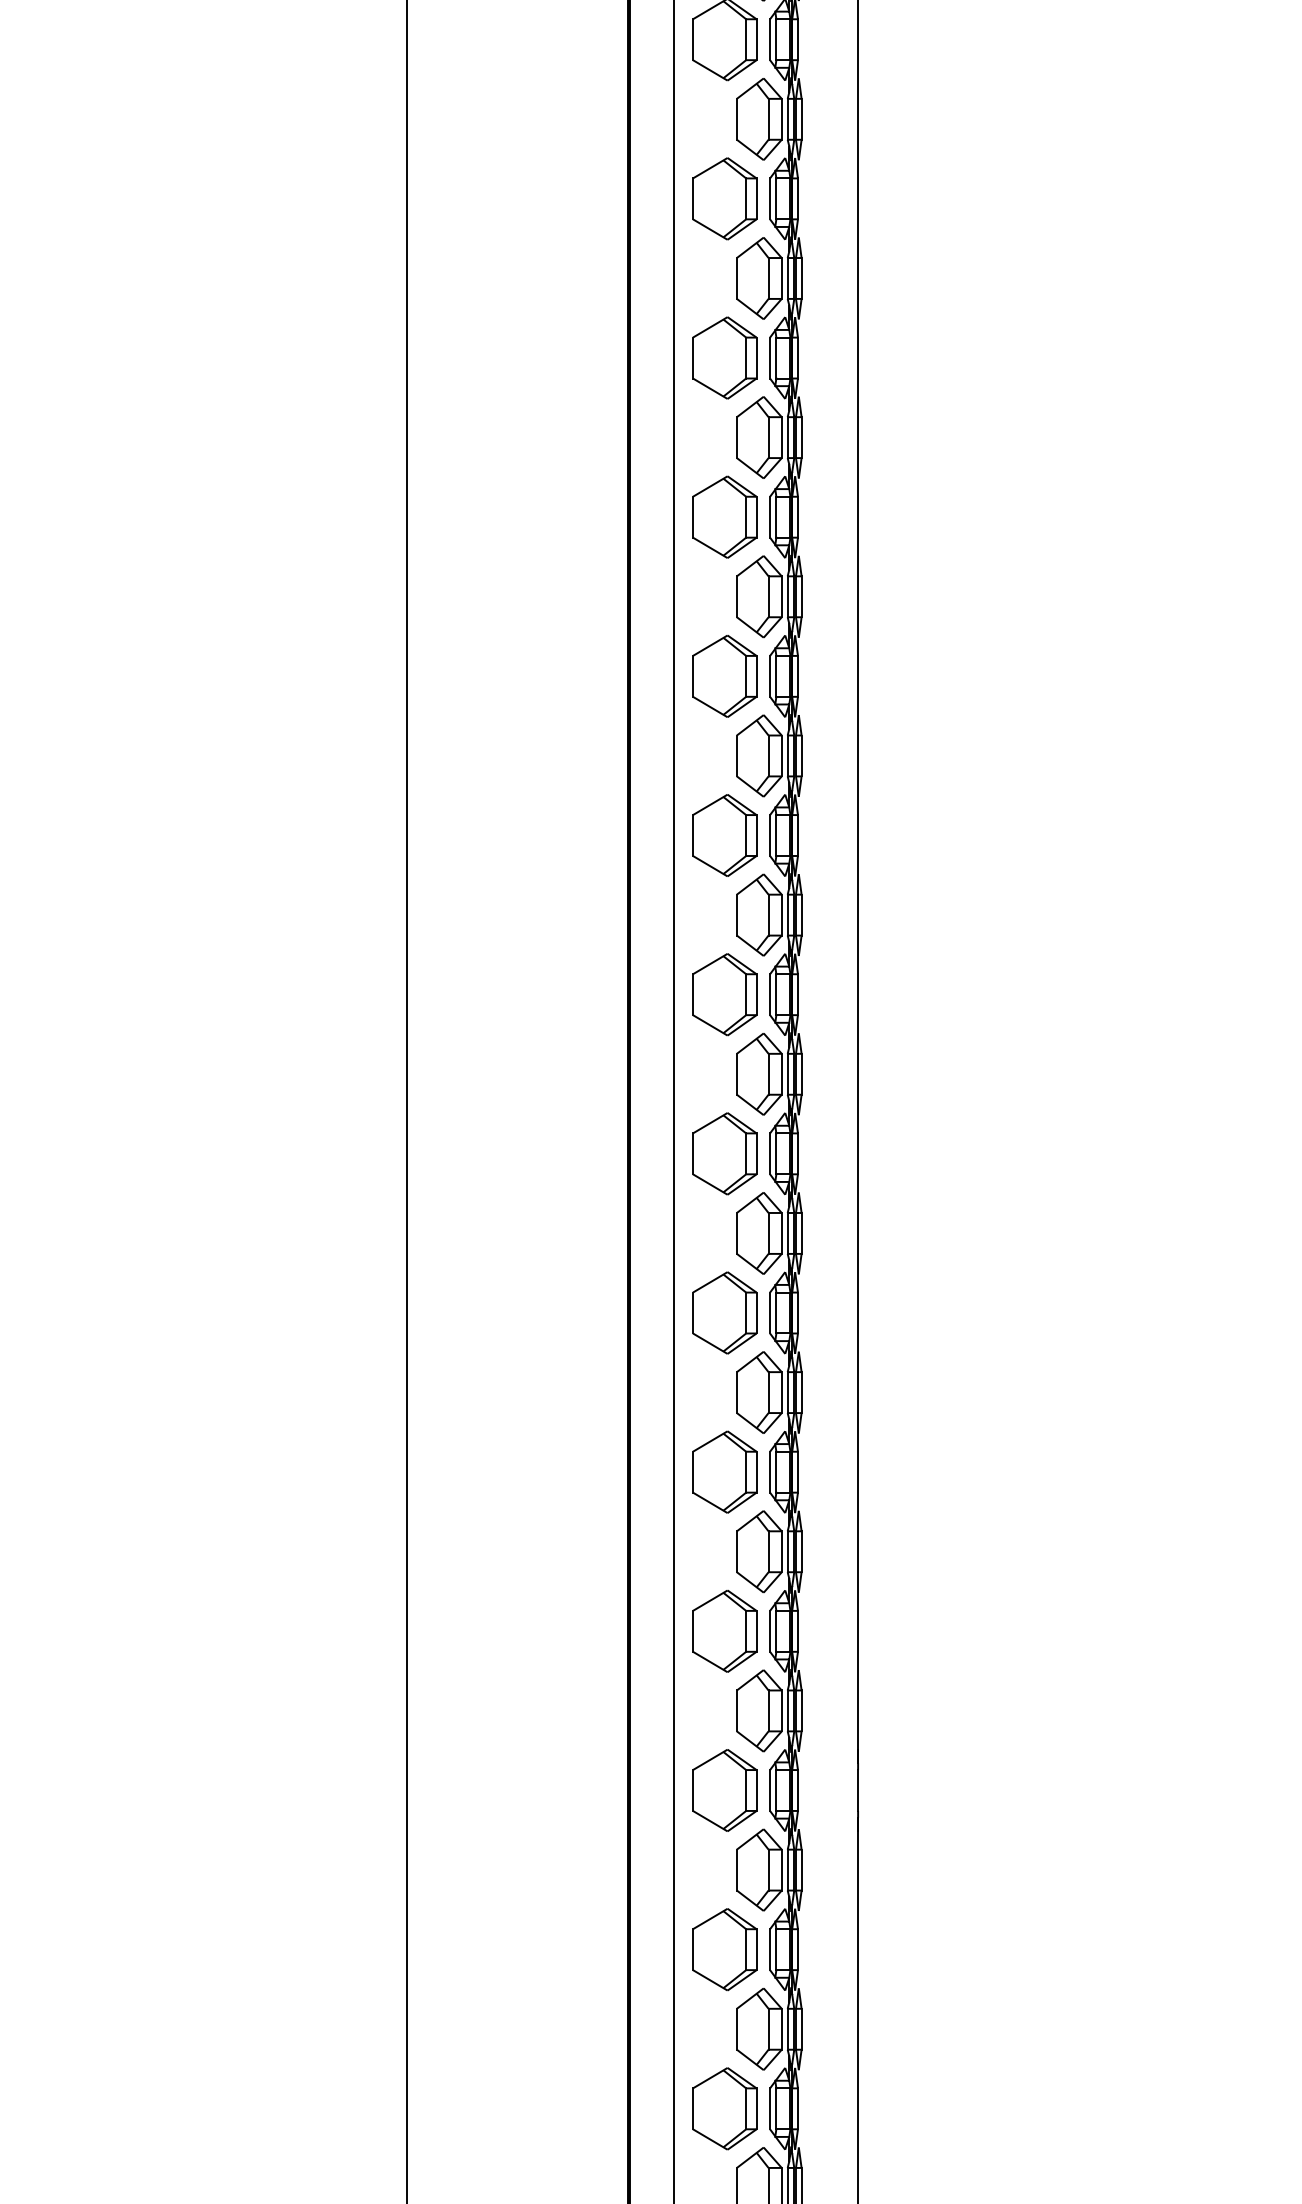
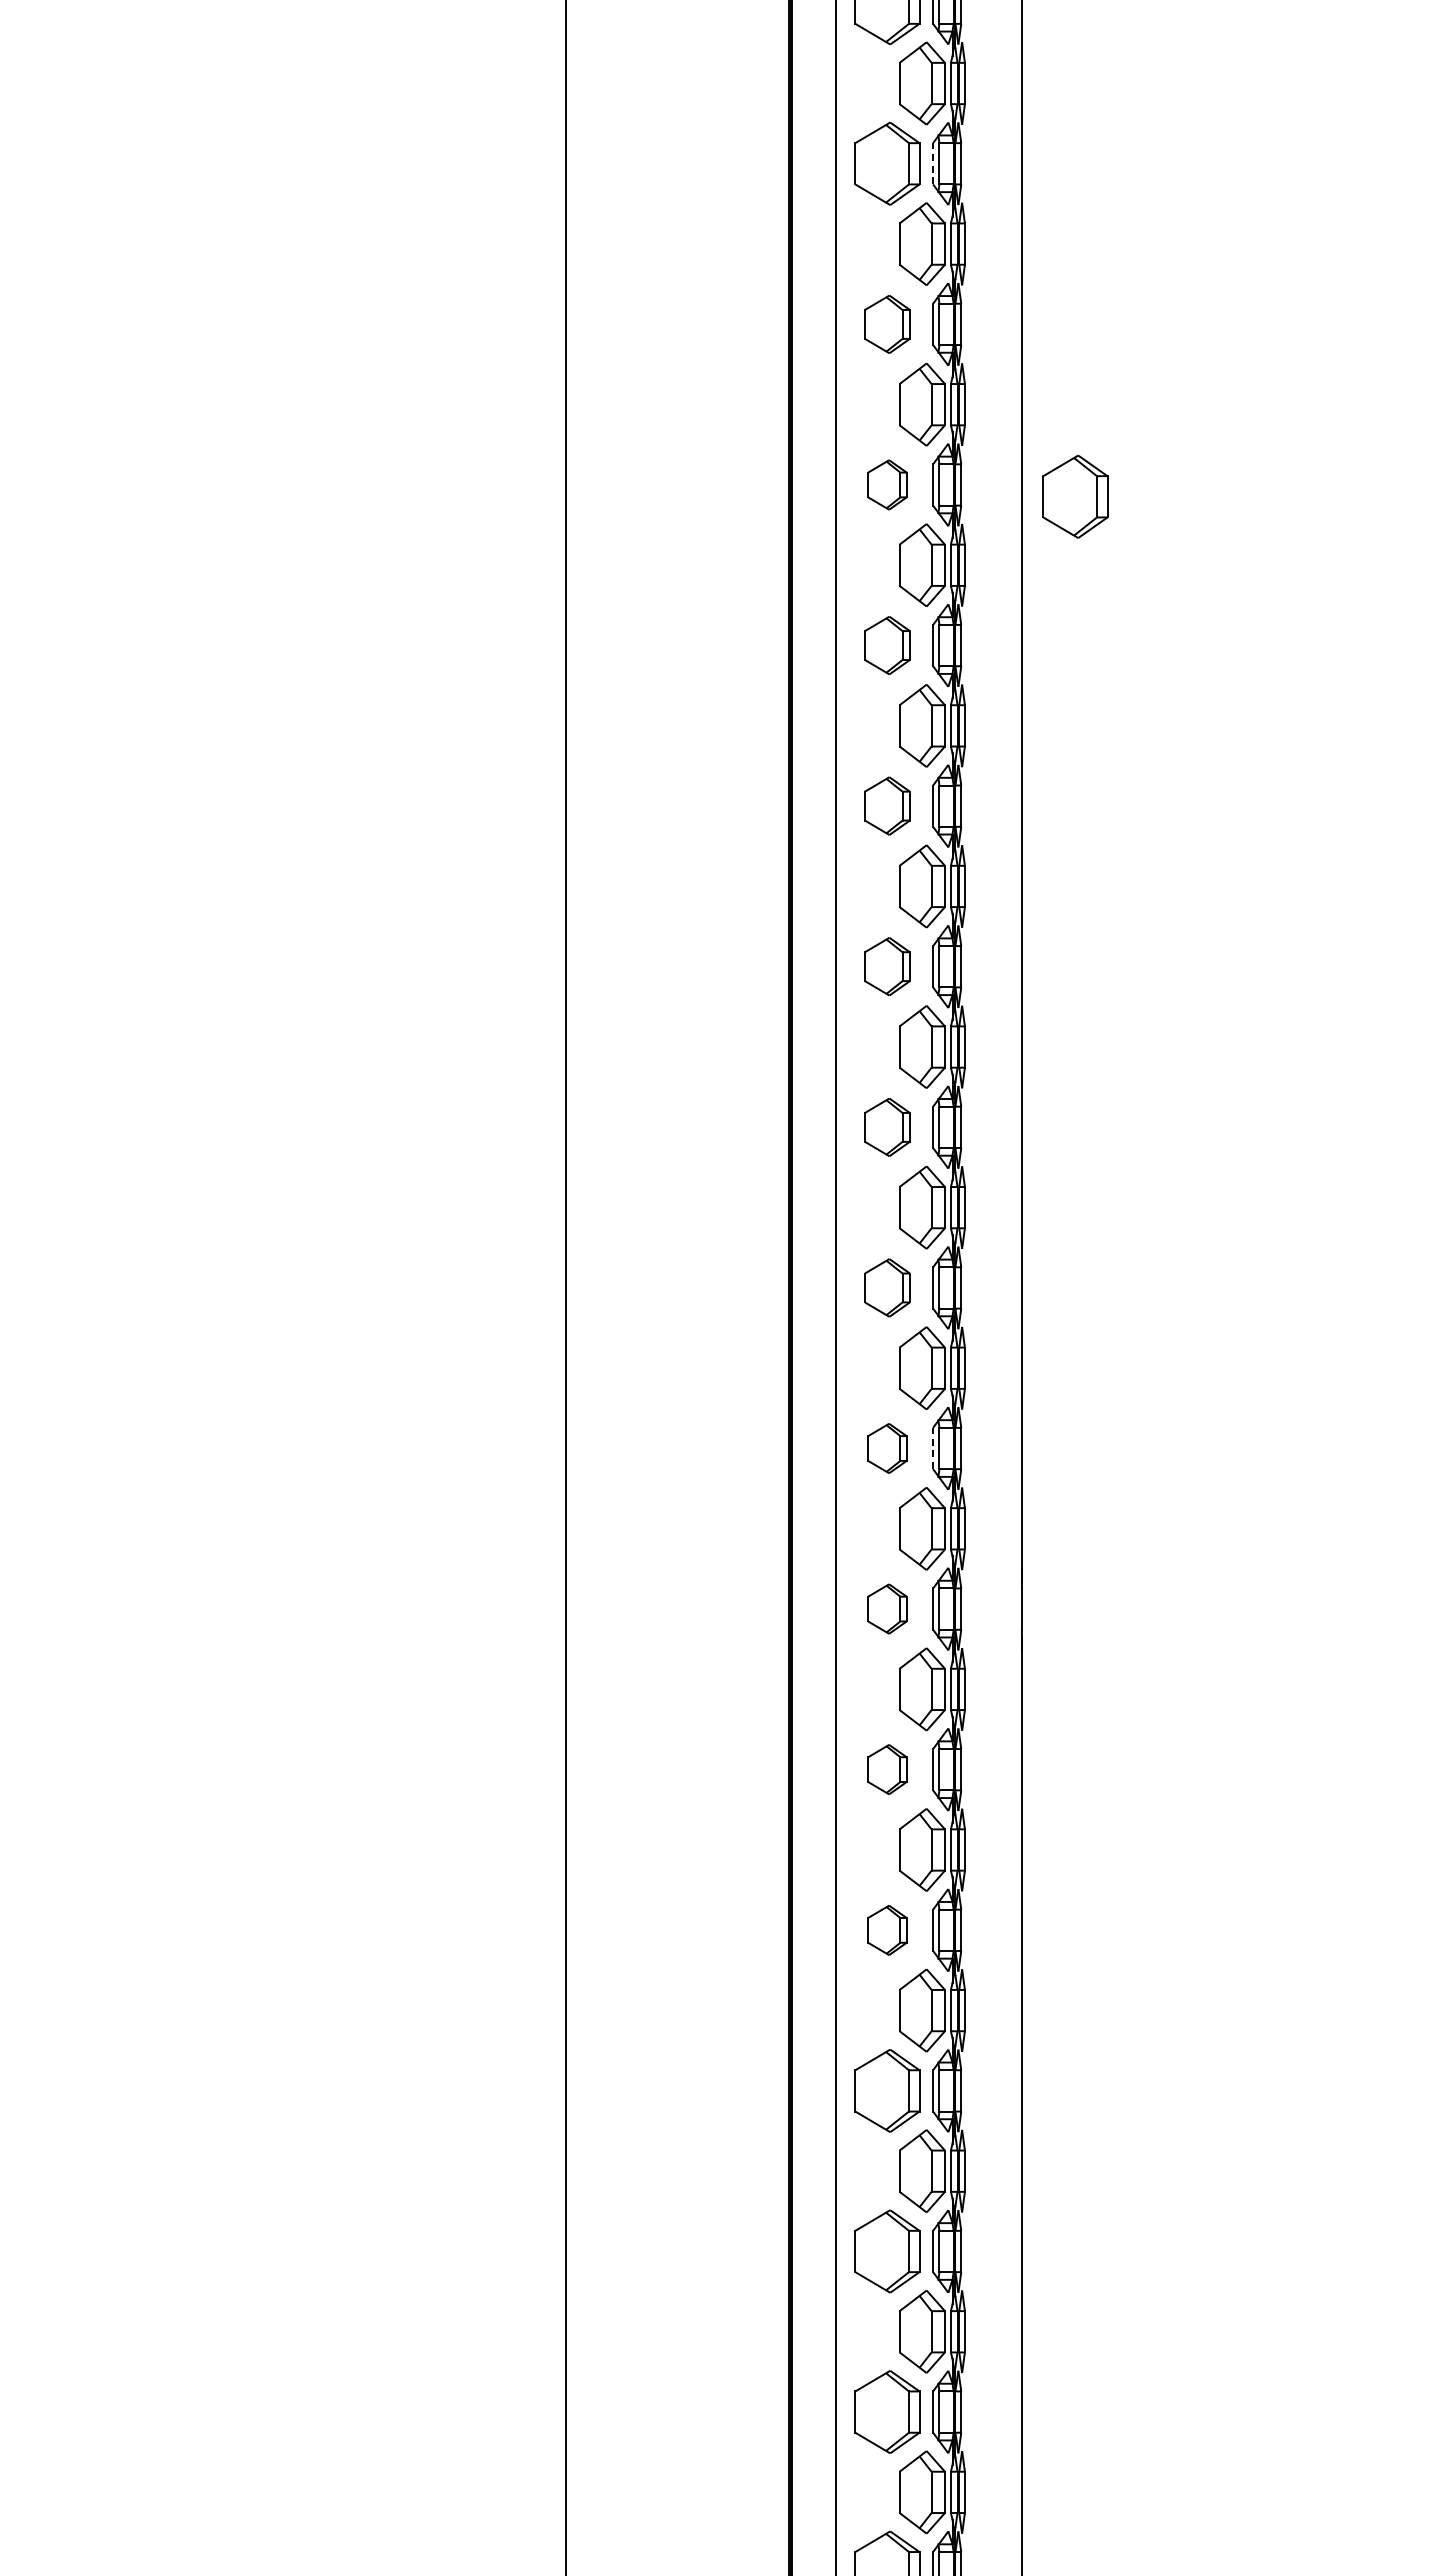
line: (770, 357) -> (933, 163), solid -> dashed
part: (724, 517) -> (887, 324), size x0.7
part: (724, 675) -> (887, 484), size x0.6
part: (911, 687) -> (1075, 496), added
part: (724, 835) -> (887, 645), size x0.7
part: (724, 994) -> (887, 805), size x0.7
part: (724, 1153) -> (887, 966), size x0.7
part: (724, 1313) -> (887, 1127), size x0.7
part: (724, 1471) -> (887, 1287), size x0.7
part: (724, 1631) -> (887, 1448), size x0.6
line: (770, 1631) -> (933, 1448), solid -> dashed
part: (724, 1789) -> (887, 1608), size x0.6
part: (724, 1949) -> (887, 1769), size x0.6
part: (724, 2109) -> (887, 1930), size x0.6

